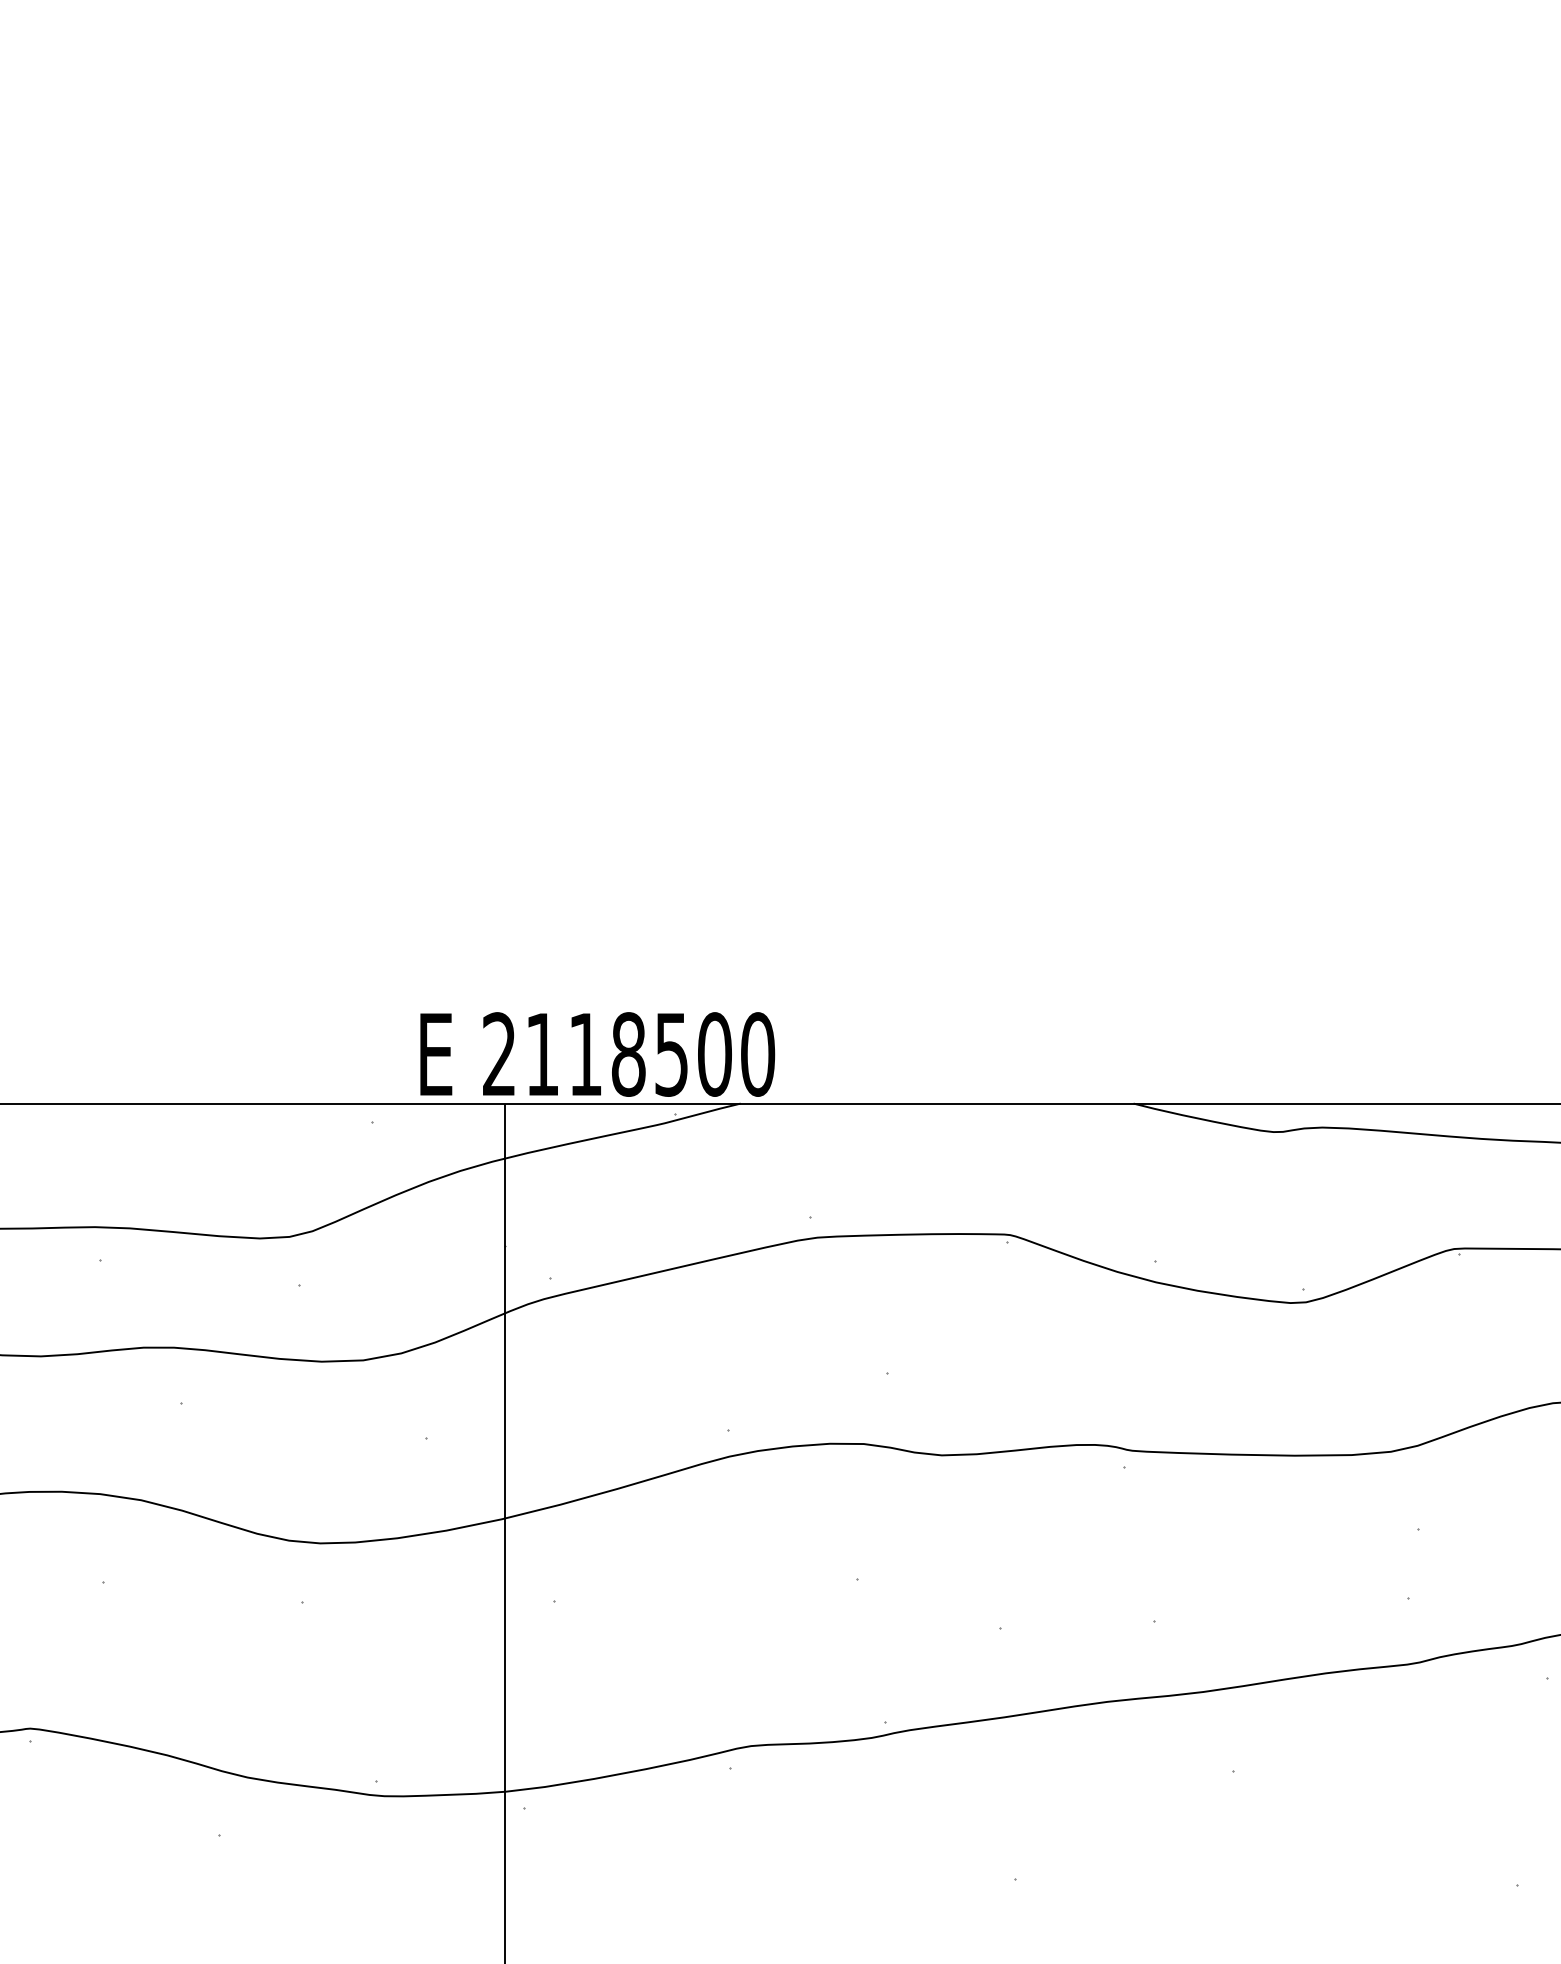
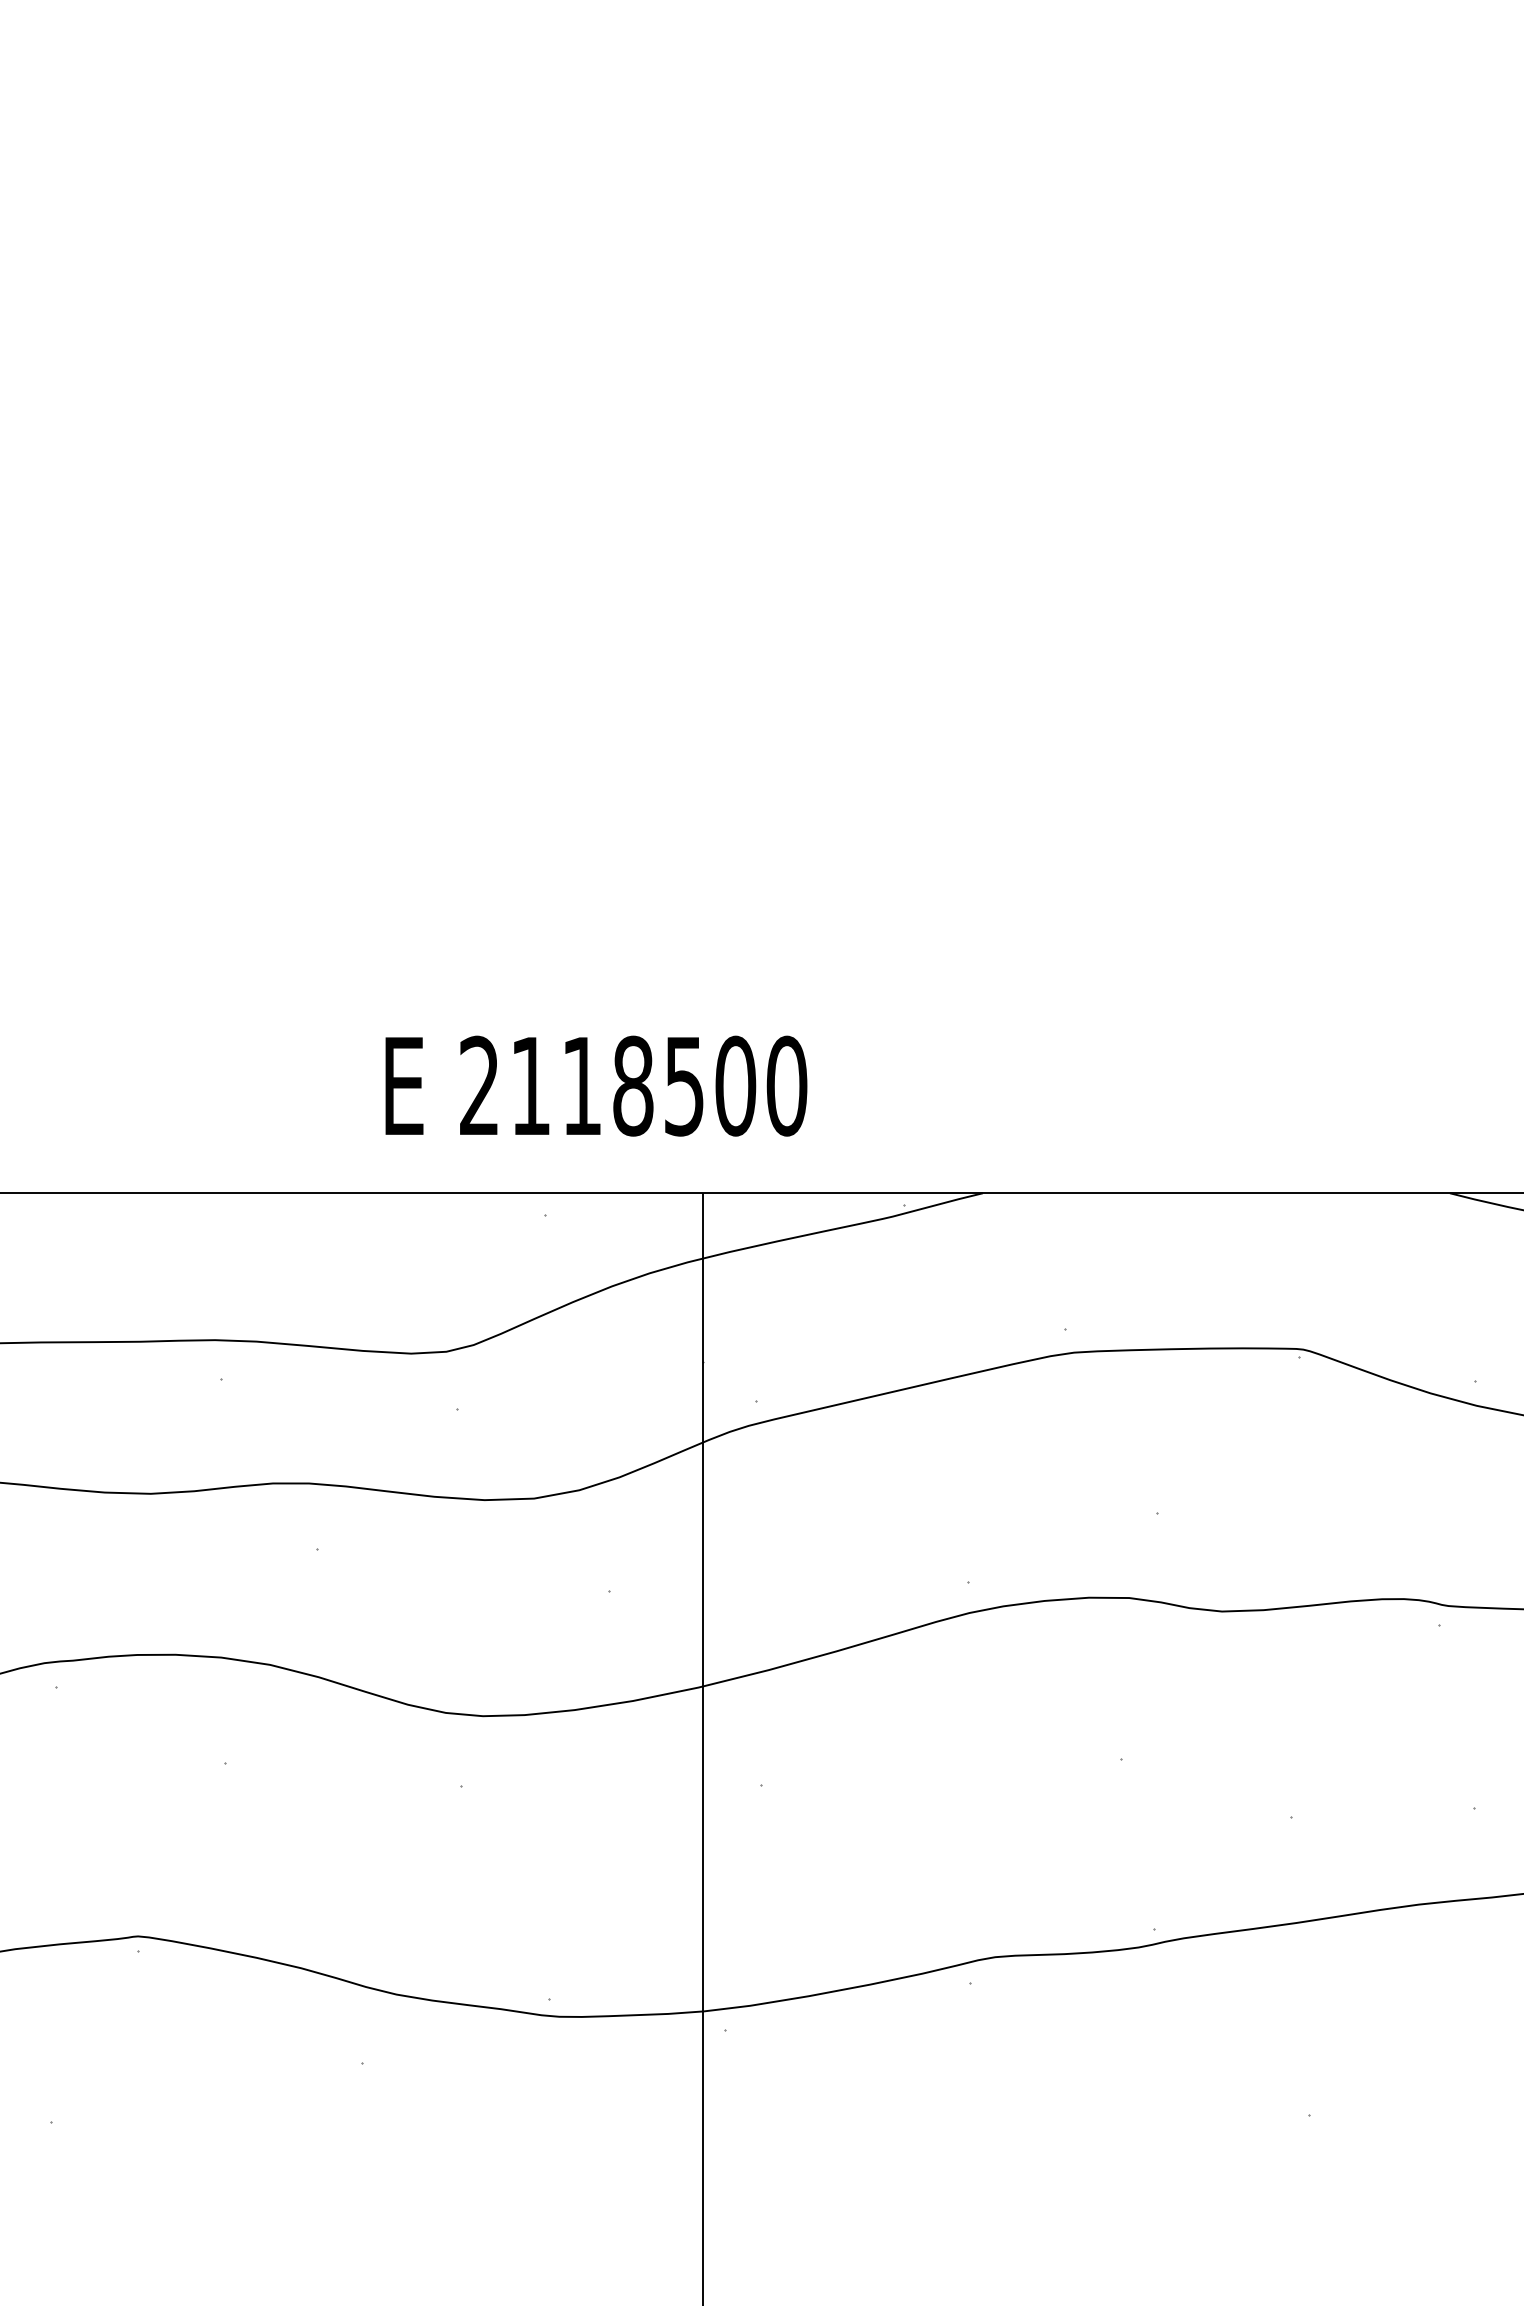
text: (597, 1054) -> (596, 1086), moved

